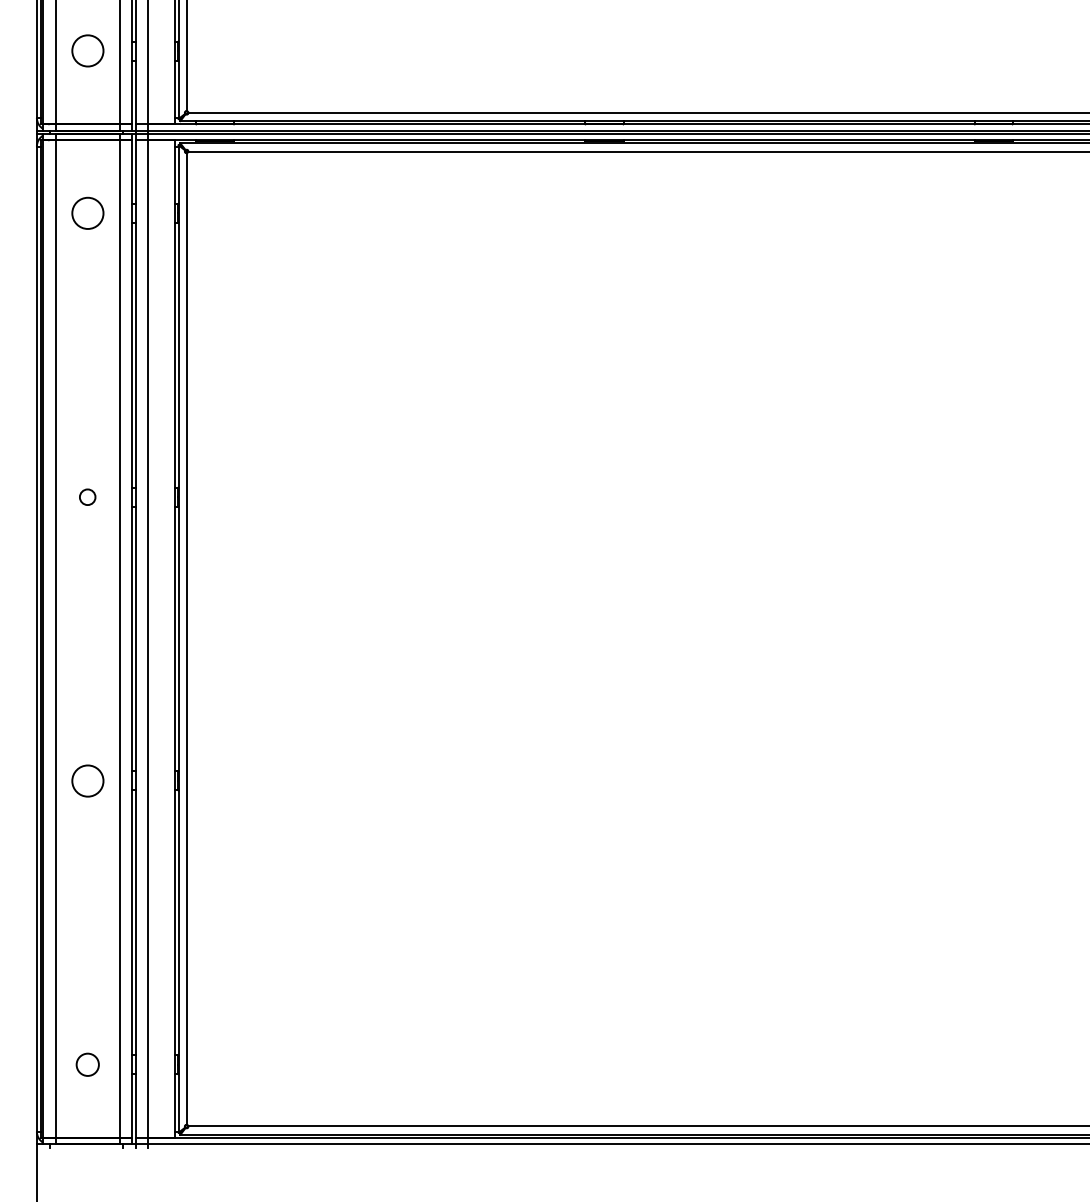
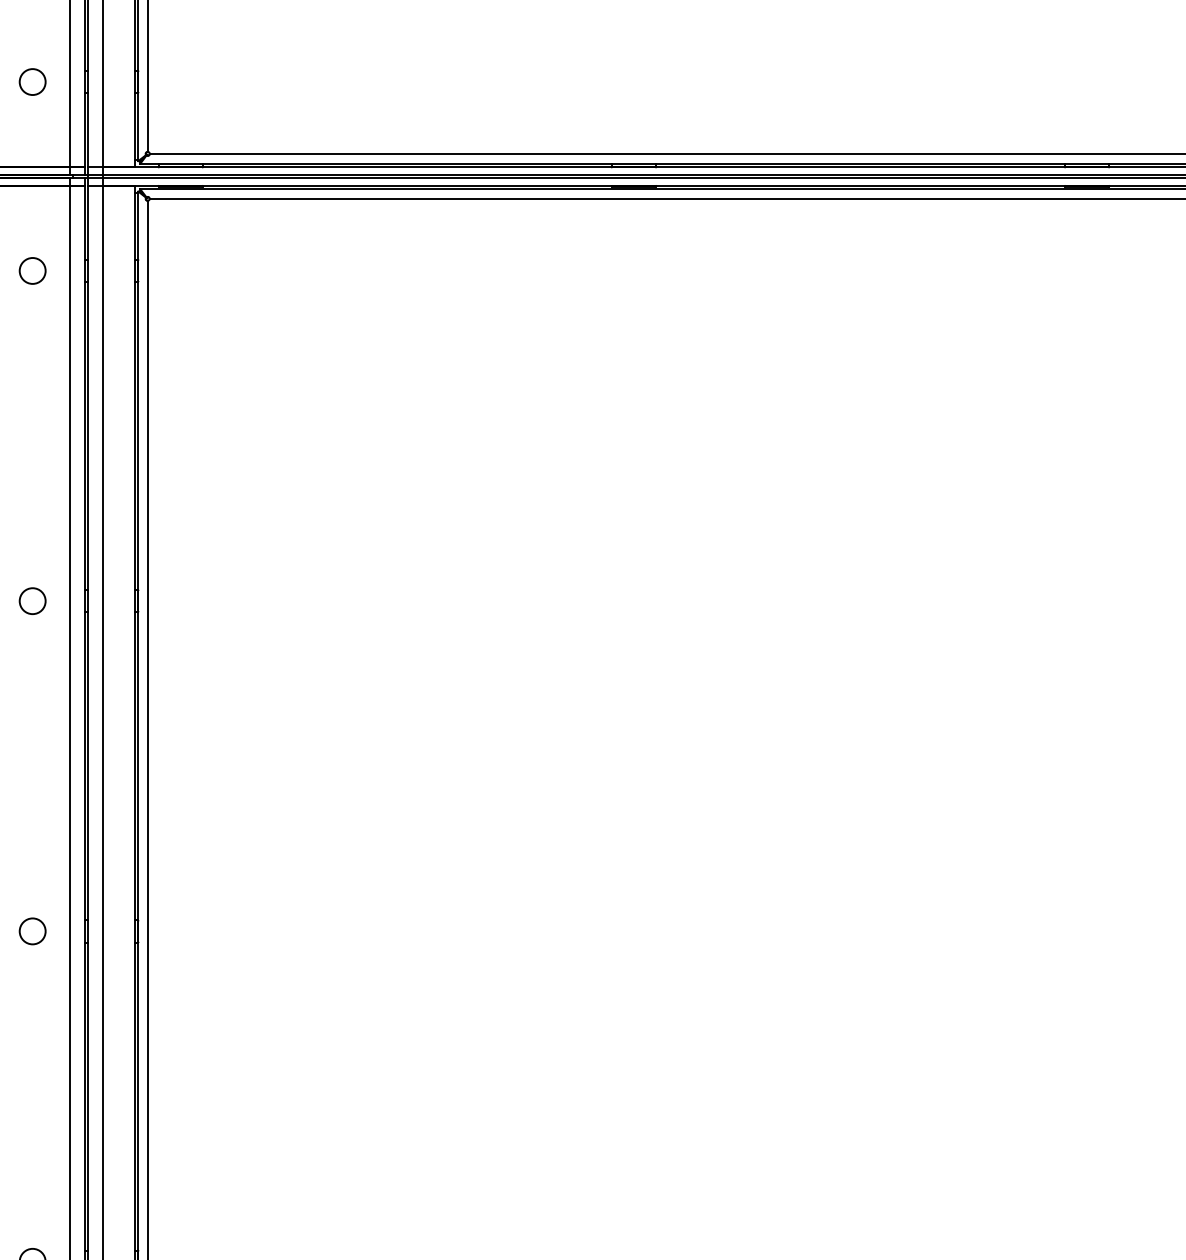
circle: (87, 51) -> (32, 82), size x0.71
circle: (87, 213) -> (32, 271), size x0.71
circle: (87, 497) -> (32, 601), size x1.43
circle: (87, 780) -> (32, 930), size x0.71

